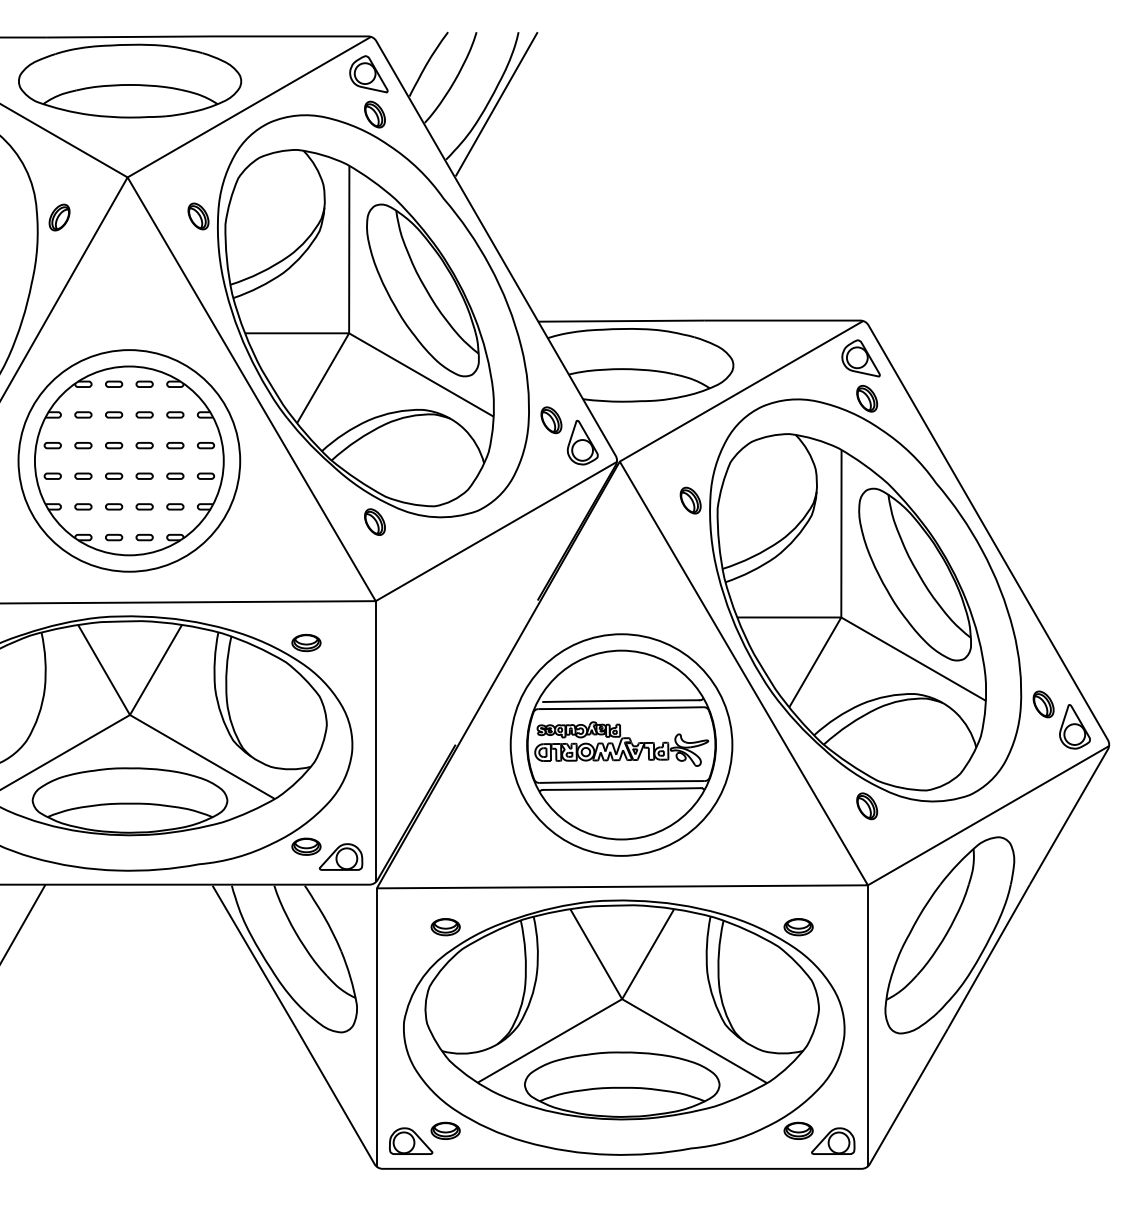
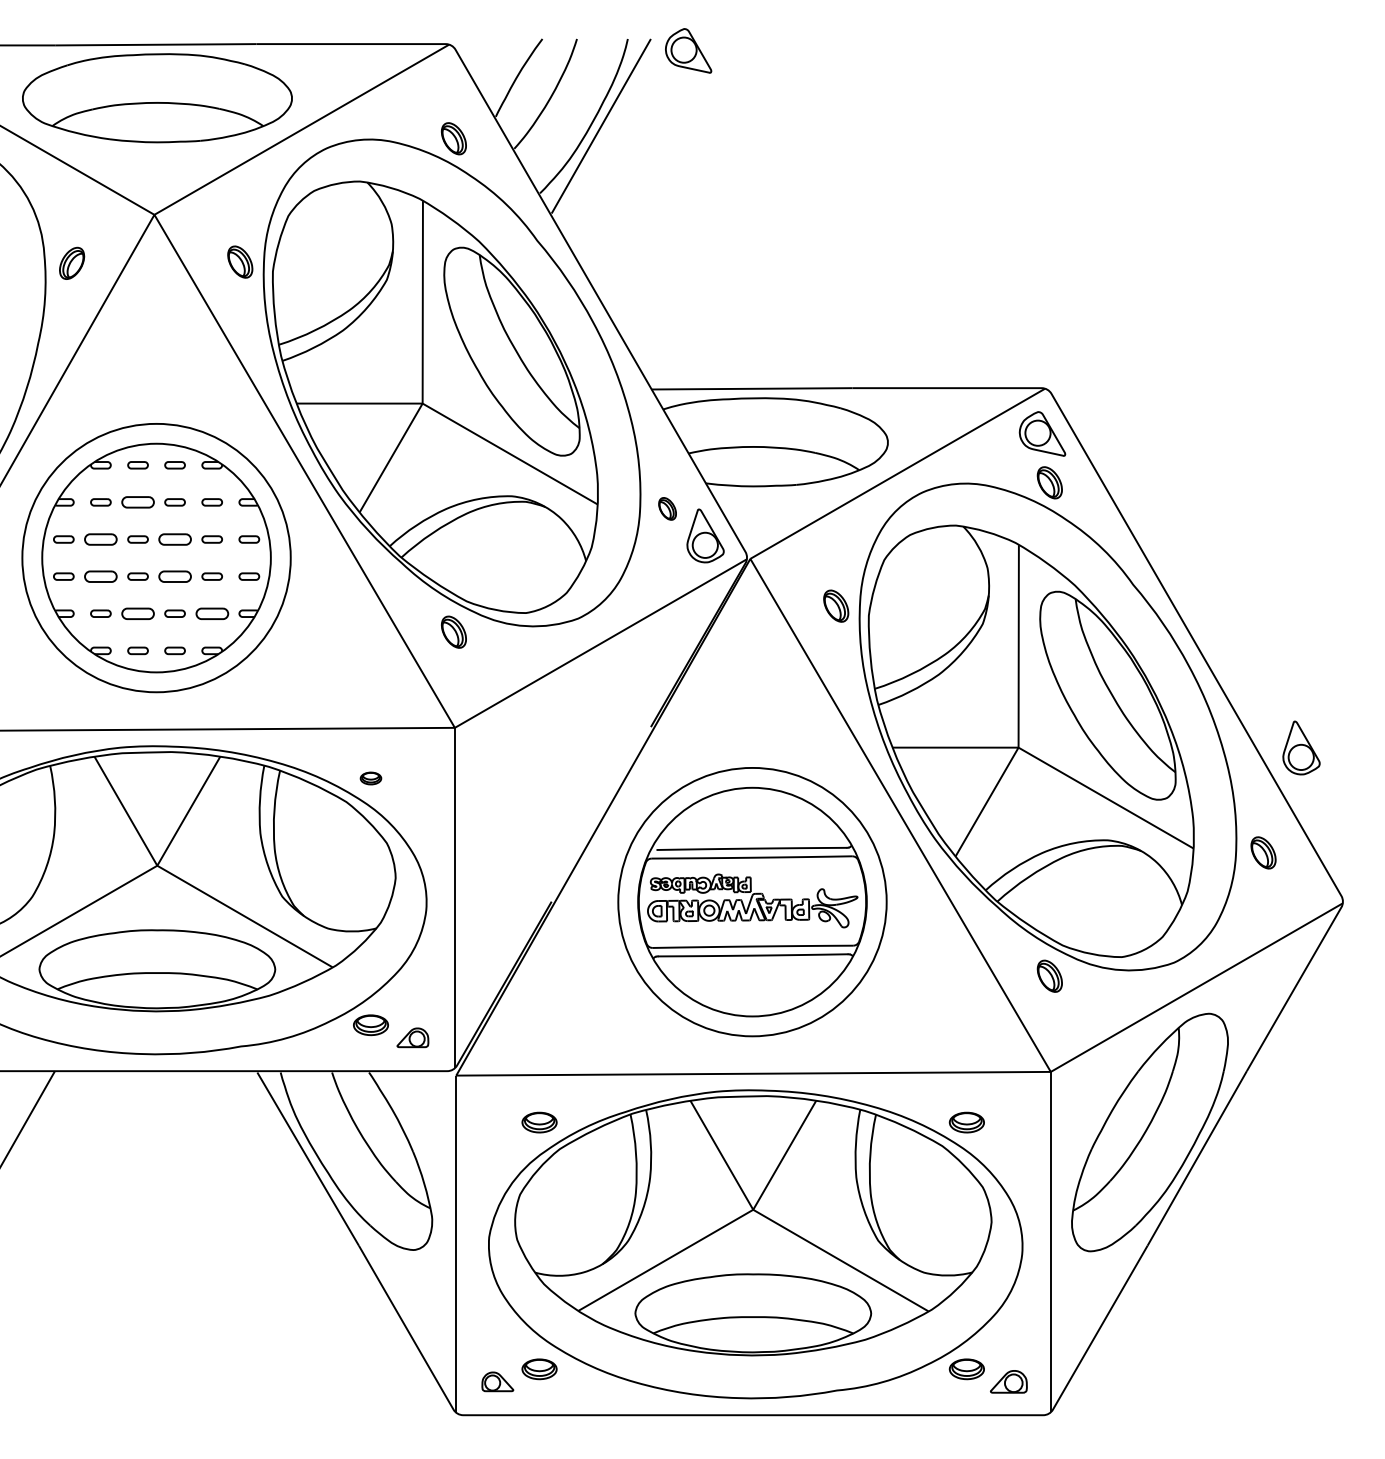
part: (368, 73) -> (688, 50), moved
part: (113, 415) -> (137, 502), size x1.6
part: (551, 419) -> (667, 508), size x0.7
part: (83, 445) -> (100, 539), size x1.6
part: (144, 445) -> (174, 539), size x1.6
part: (83, 476) -> (100, 576), size x1.6
part: (144, 476) -> (174, 576), size x1.6
part: (113, 506) -> (137, 613), size x1.6
part: (174, 506) -> (211, 613), size x1.6
part: (306, 642) -> (370, 778), size x0.6
part: (1074, 726) -> (1301, 747), moved
part: (340, 856) -> (412, 1037), size x0.6
part: (410, 1140) -> (497, 1381), size x0.6
part: (832, 1140) -> (1008, 1381), size x0.7

